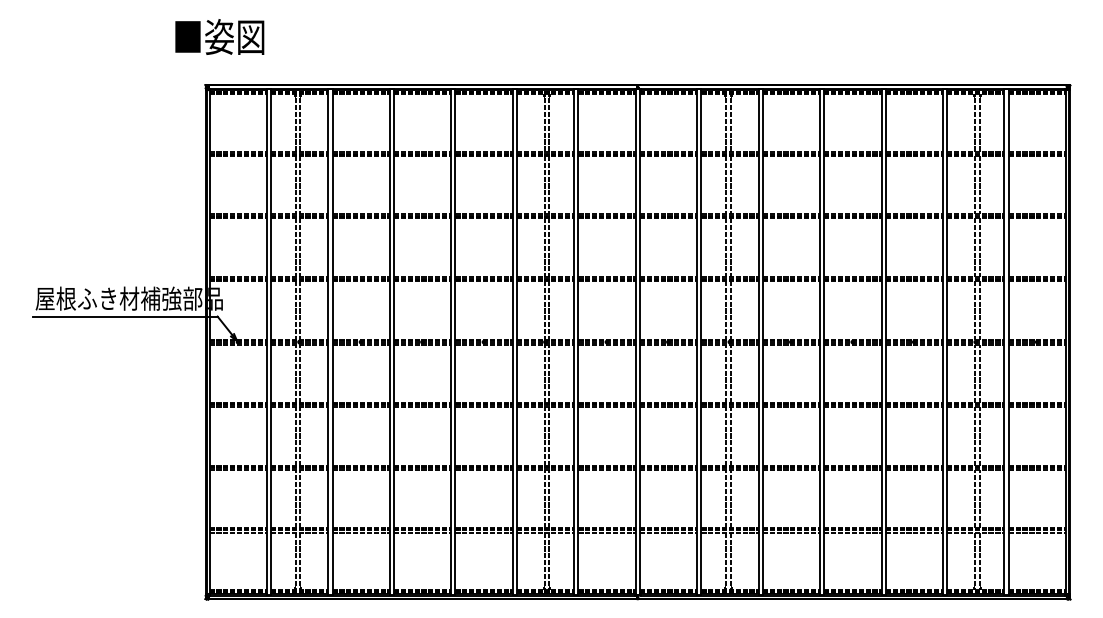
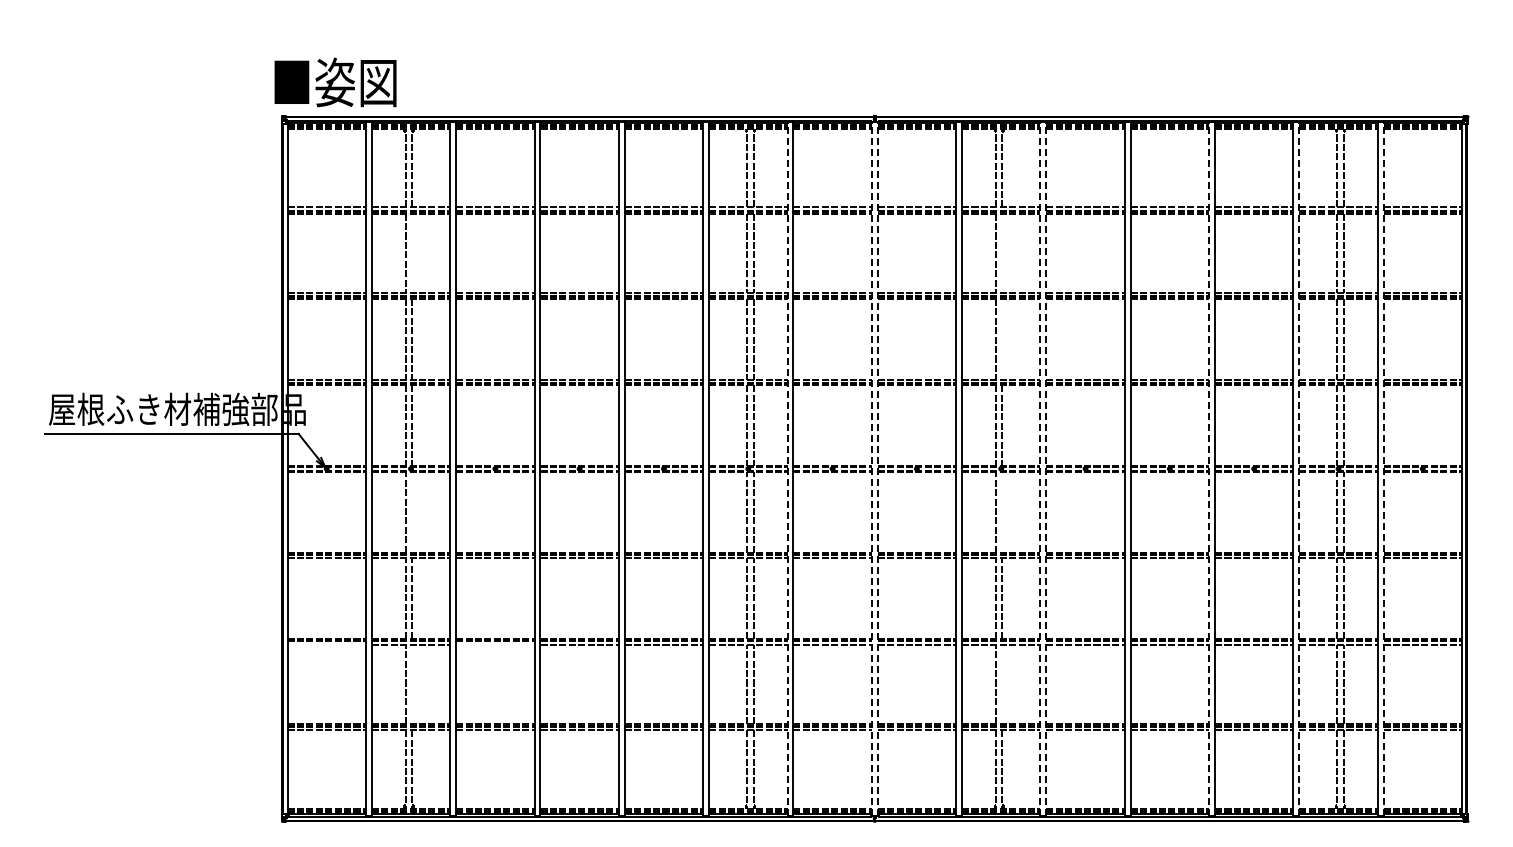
text: (219, 37) -> (335, 82), moved
line: (300, 184) -> (412, 252), removed
line: (730, 184) -> (1002, 252), removed
line: (730, 247) -> (1002, 338), removed
line: (574, 341) -> (787, 468), solid -> dashed
line: (635, 341) -> (871, 468), solid -> dashed
line: (639, 341) -> (877, 468), solid -> dashed
line: (758, 341) -> (1040, 468), solid -> dashed
line: (762, 341) -> (1046, 468), solid -> dashed
line: (881, 341) -> (1209, 468), solid -> dashed
line: (947, 341) -> (1299, 468), solid -> dashed
line: (1008, 341) -> (1383, 468), solid -> dashed
line: (300, 373) -> (412, 512), removed
line: (730, 373) -> (1002, 512), removed
line: (237, 470) -> (326, 644), removed
line: (361, 470) -> (495, 644), removed
line: (300, 499) -> (412, 684), removed
line: (730, 499) -> (1002, 684), removed

